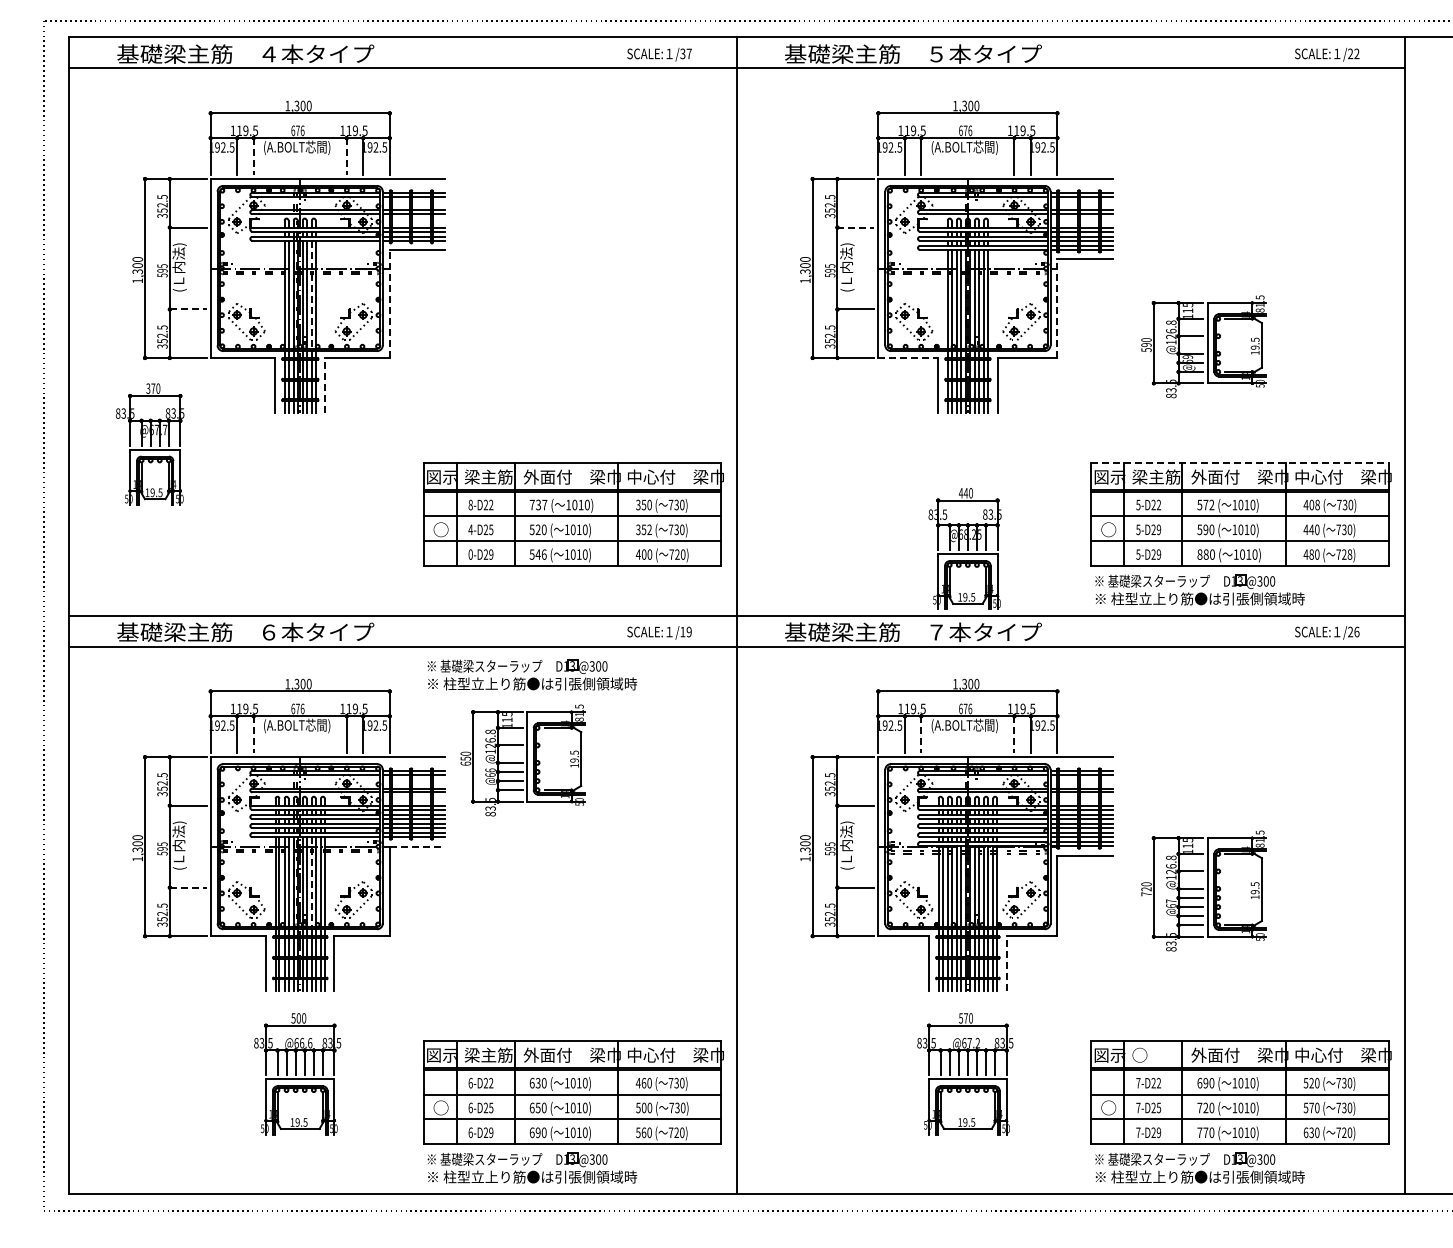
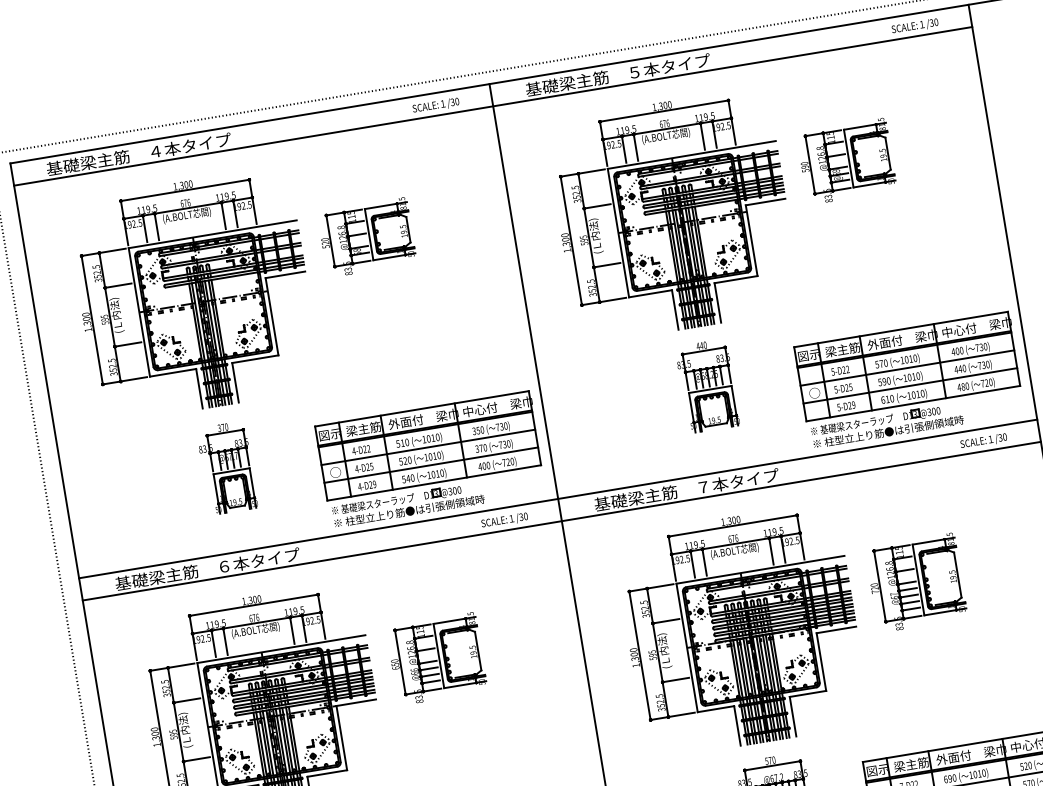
text: (688, 53) -> (456, 101), /37 -> /30
text: (1353, 53) -> (933, 22), /22 -> /30
line: (253, 156) -> (156, 226), dashed -> solid
line: (346, 156) -> (223, 215), dashed -> solid
part: (535, 218) -> (366, 237), added
line: (856, 227) -> (597, 206), dashed -> solid
line: (311, 294) -> (214, 319), dashed -> solid
line: (389, 304) -> (271, 316), dashed -> solid
line: (1057, 308) -> (751, 240), dashed -> solid
line: (188, 309) -> (128, 344), dashed -> solid
part: (1203, 346) -> (846, 161), moved
line: (908, 358) -> (650, 294), dashed -> solid
line: (325, 385) -> (235, 382), dashed -> solid
part: (150, 444) -> (227, 468), moved
line: (1240, 462) -> (901, 329), dashed -> solid
text: (470, 504) -> (353, 450), 8-D22 -> 4-D22
text: (538, 504) -> (402, 442), 737 -> 510
text: (1211, 505) -> (885, 363), 572 -> 570
text: (1317, 505) -> (961, 350), 408 -> 400
text: (646, 529) -> (483, 447), 352 -> 370
text: (1158, 529) -> (850, 387), 5-D29 -> 5-D25
part: (964, 548) -> (707, 385), moved
text: (470, 554) -> (359, 486), 0-D29 -> 4-D29
text: (544, 554) -> (412, 477), 546 -> 540
text: (1202, 554) -> (884, 399), 880 -> 610
text: (1349, 554) -> (990, 382), 728) -> 720)
text: (685, 631) -> (523, 516), /19 -> /30
text: (1353, 631) -> (1002, 437), /26 -> /30
part: (532, 674) -> (408, 504), moved
line: (253, 735) -> (225, 642), dashed -> solid
line: (921, 735) -> (704, 563), dashed -> solid
line: (1014, 735) -> (771, 552), dashed -> solid
part: (522, 760) -> (436, 659), moved
line: (417, 846) -> (356, 702), dashed -> solid
line: (311, 881) -> (284, 740), dashed -> solid
line: (188, 887) -> (196, 759), dashed -> solid
part: (1203, 890) -> (915, 582), moved
line: (1006, 963) -> (792, 716), dashed -> solid
text: (1156, 1054) -> (911, 764), ○ -> 梁主筋

